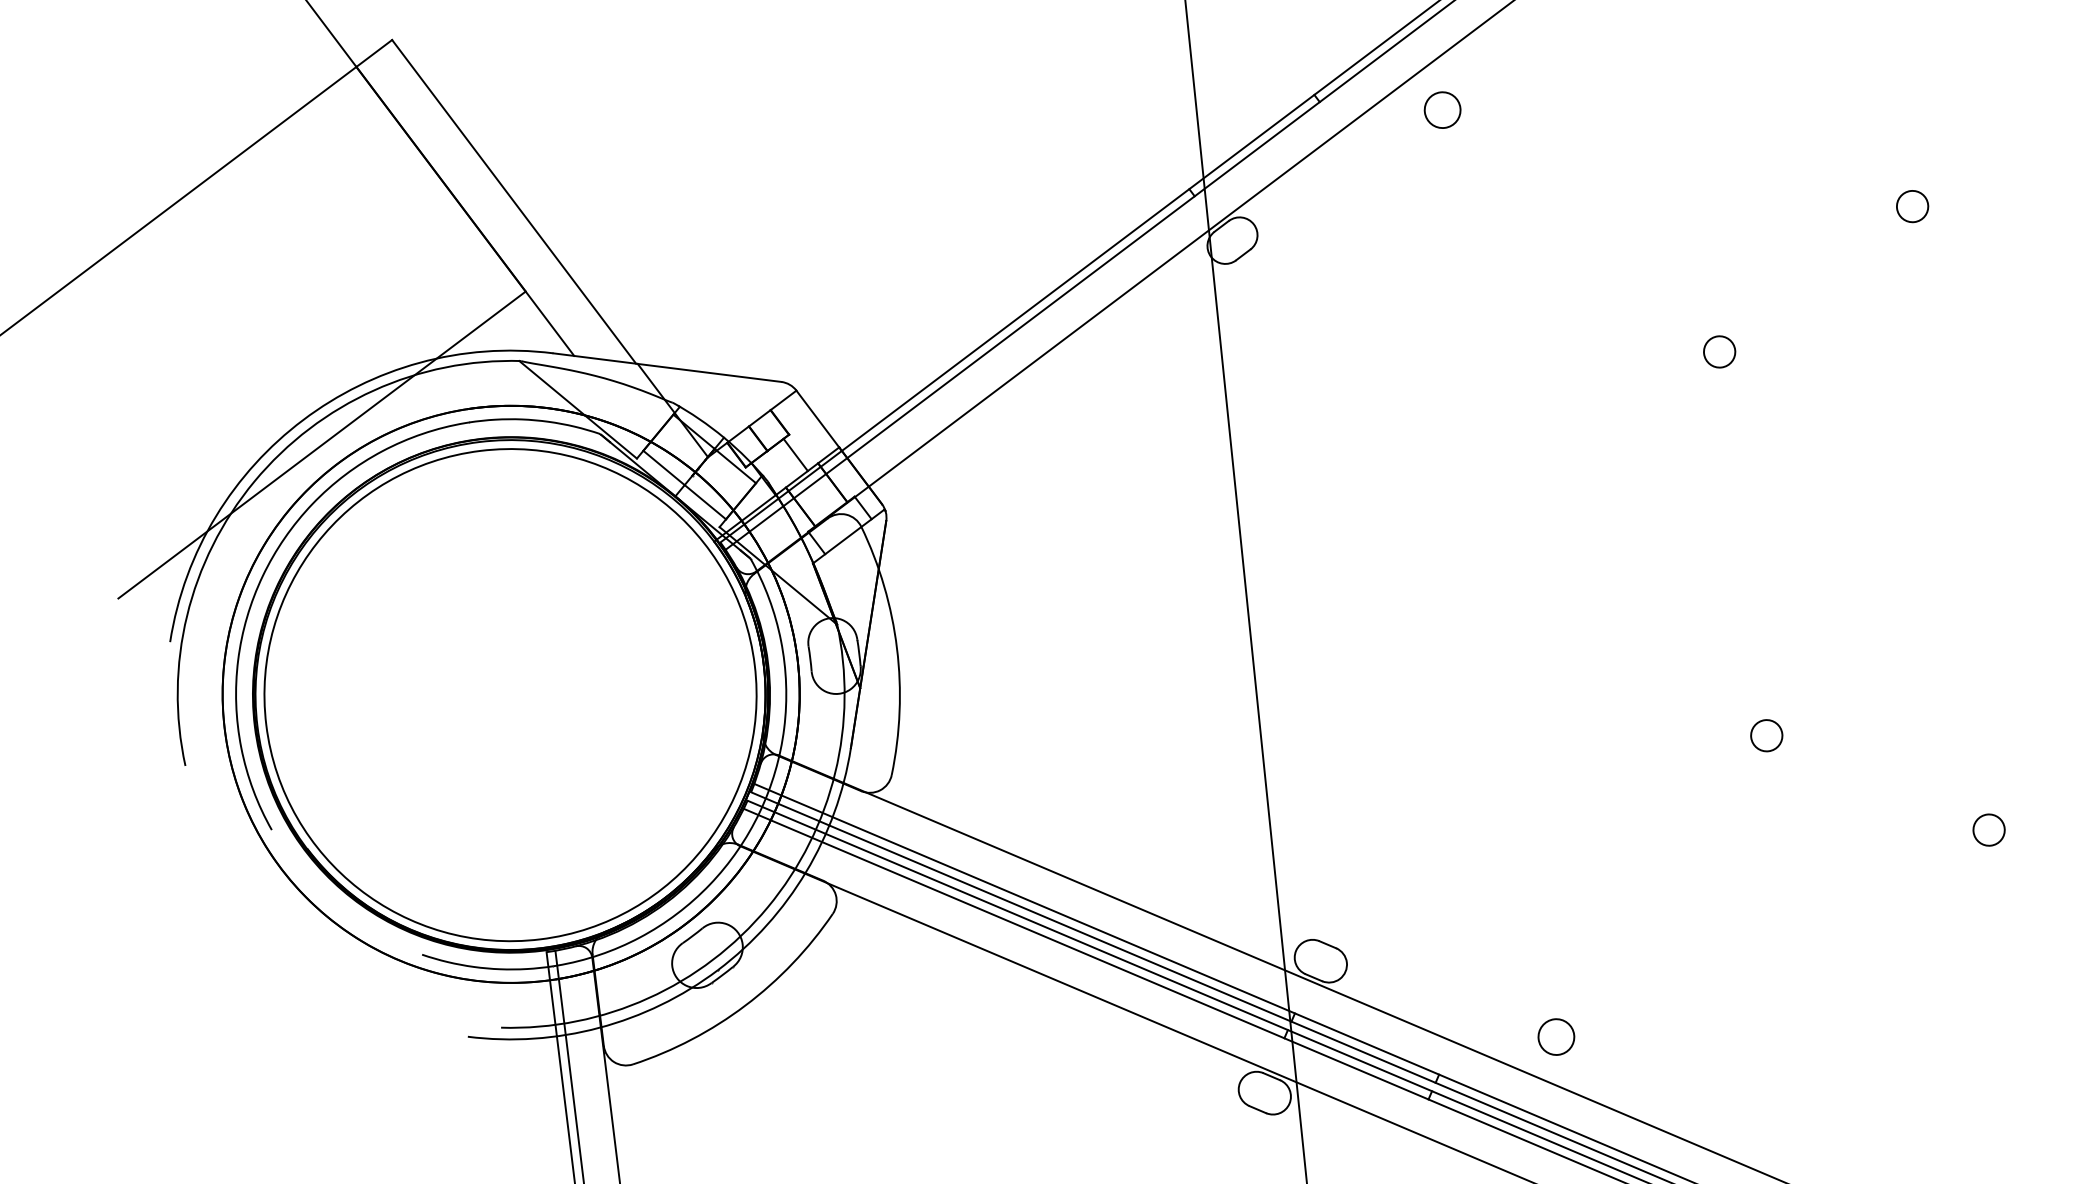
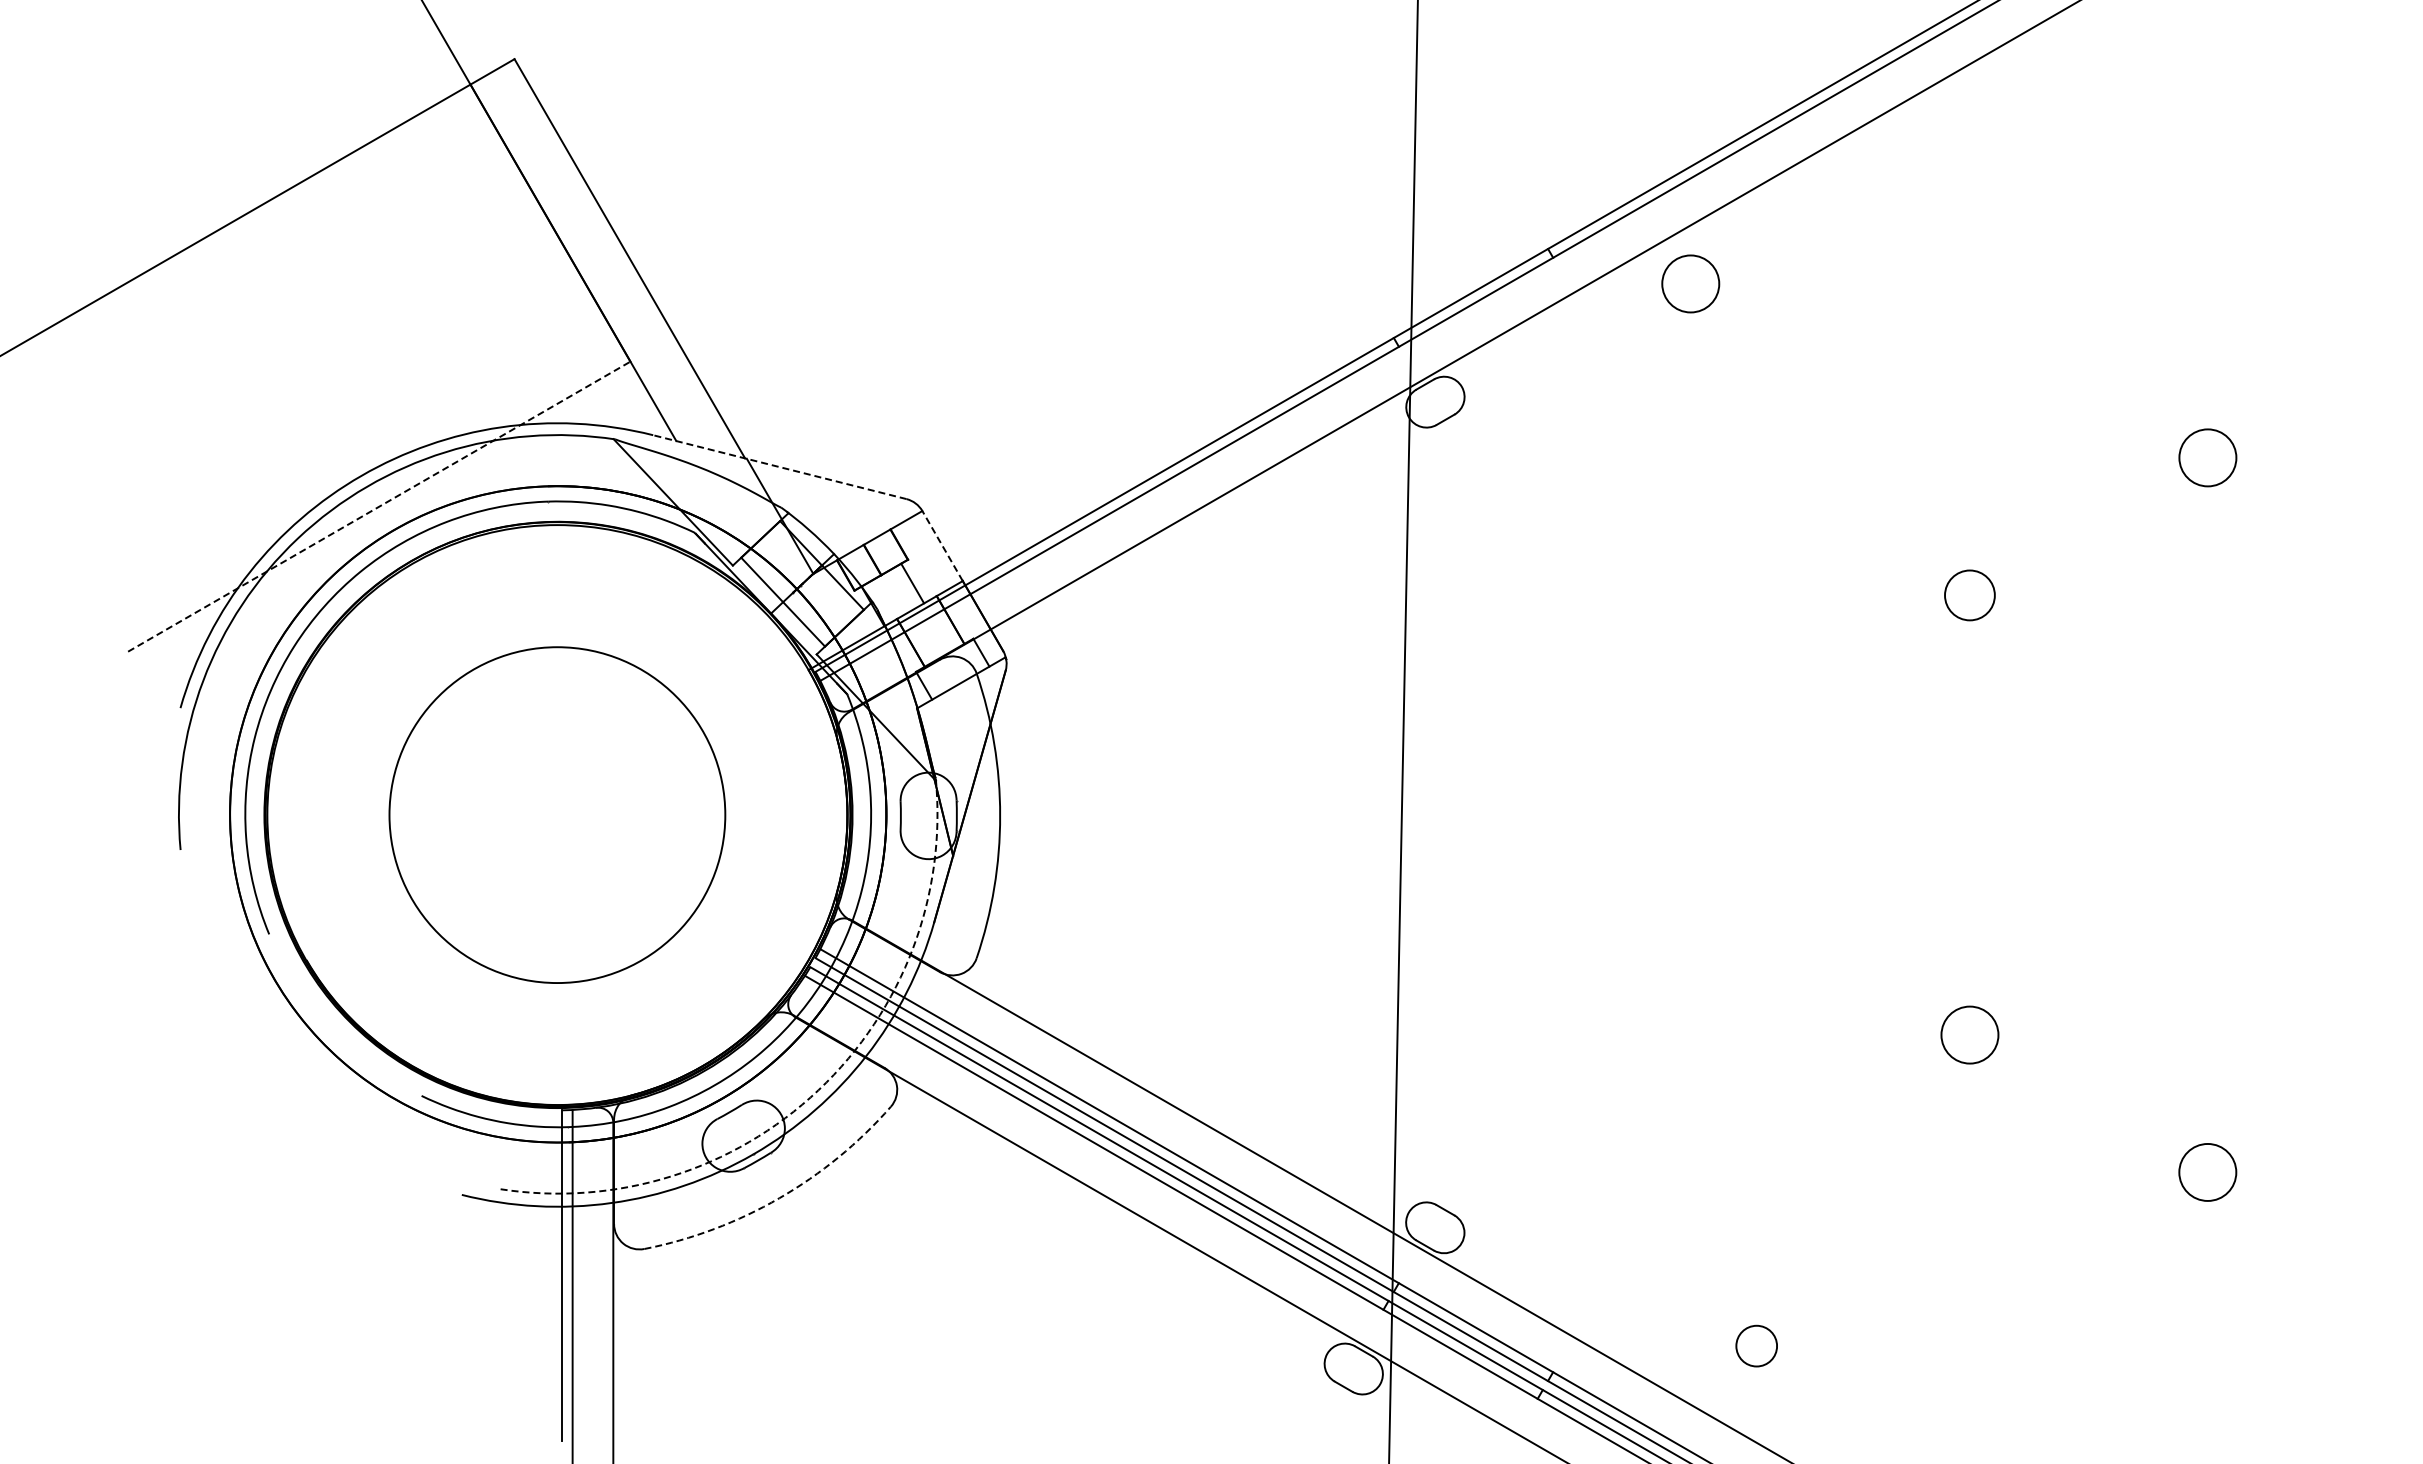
circle: (1442, 109) -> (1690, 283), size x1.4
circle: (1912, 206) -> (2207, 457), size x1.6
circle: (1719, 351) -> (1969, 594), size x1.4
line: (667, 367) -> (779, 467), solid -> dashed
line: (817, 418) -> (942, 545), solid -> dashed
line: (322, 444) -> (379, 506), solid -> dashed
circle: (510, 694) -> (557, 814), size x0.6
circle: (1766, 735) -> (1969, 1034), size x1.6
circle: (1988, 830) -> (2207, 1172), size x1.6
arc: (767, 907) -> (818, 1090), solid -> dashed
arc: (745, 1005) -> (779, 1198), solid -> dashed
circle: (1556, 1036) -> (1756, 1345), moved

